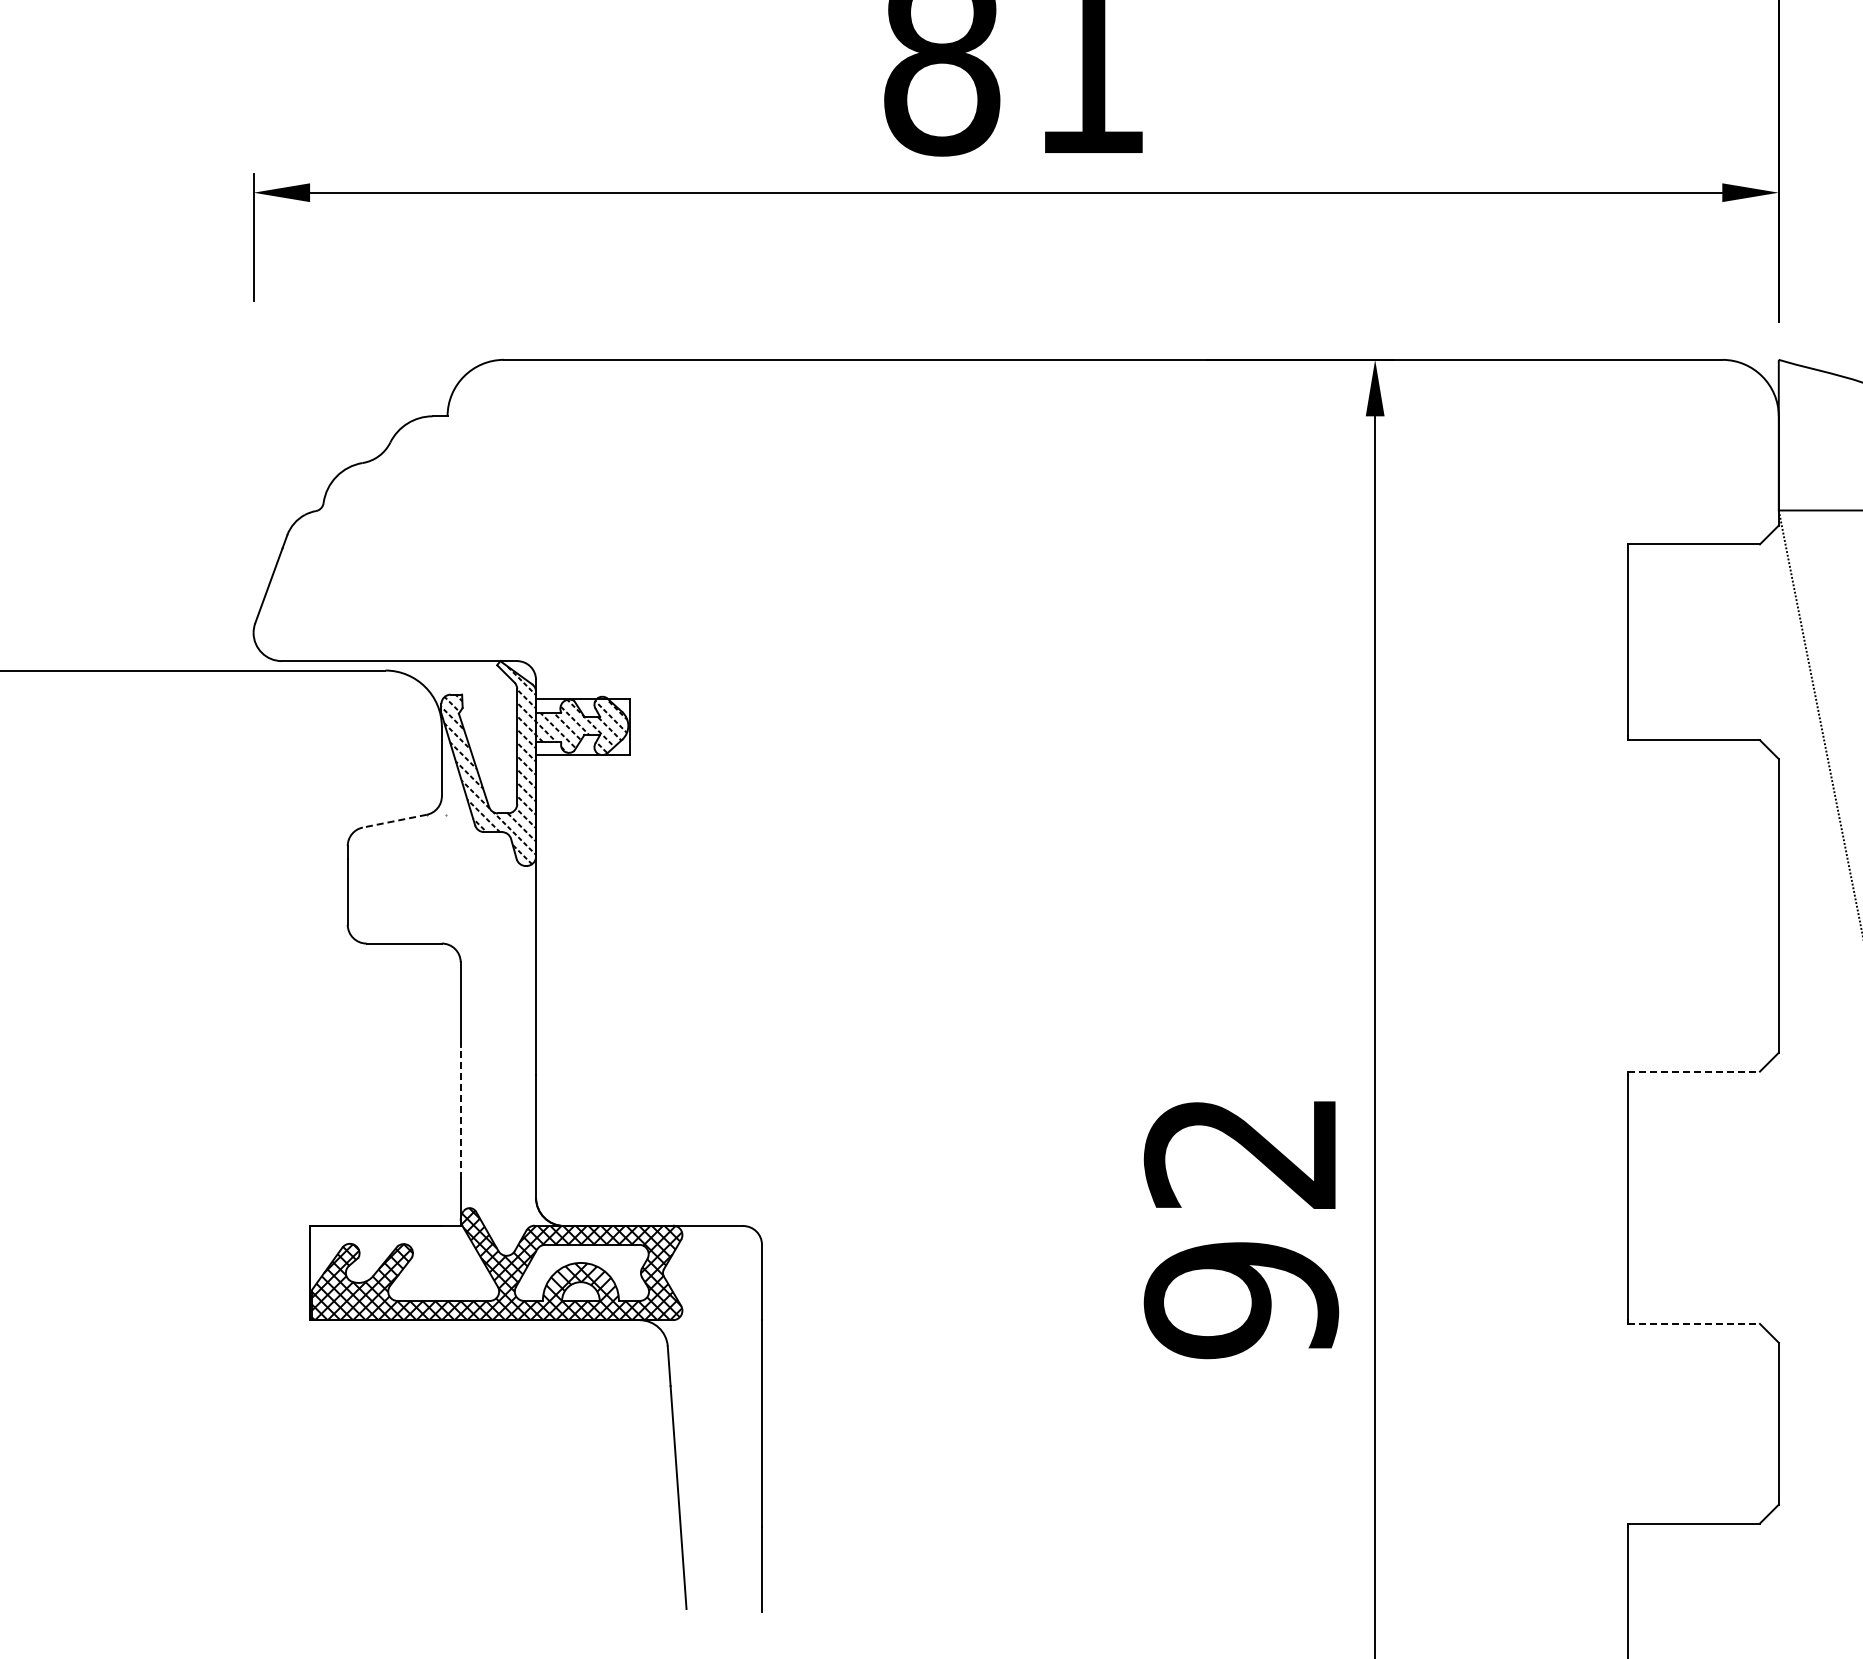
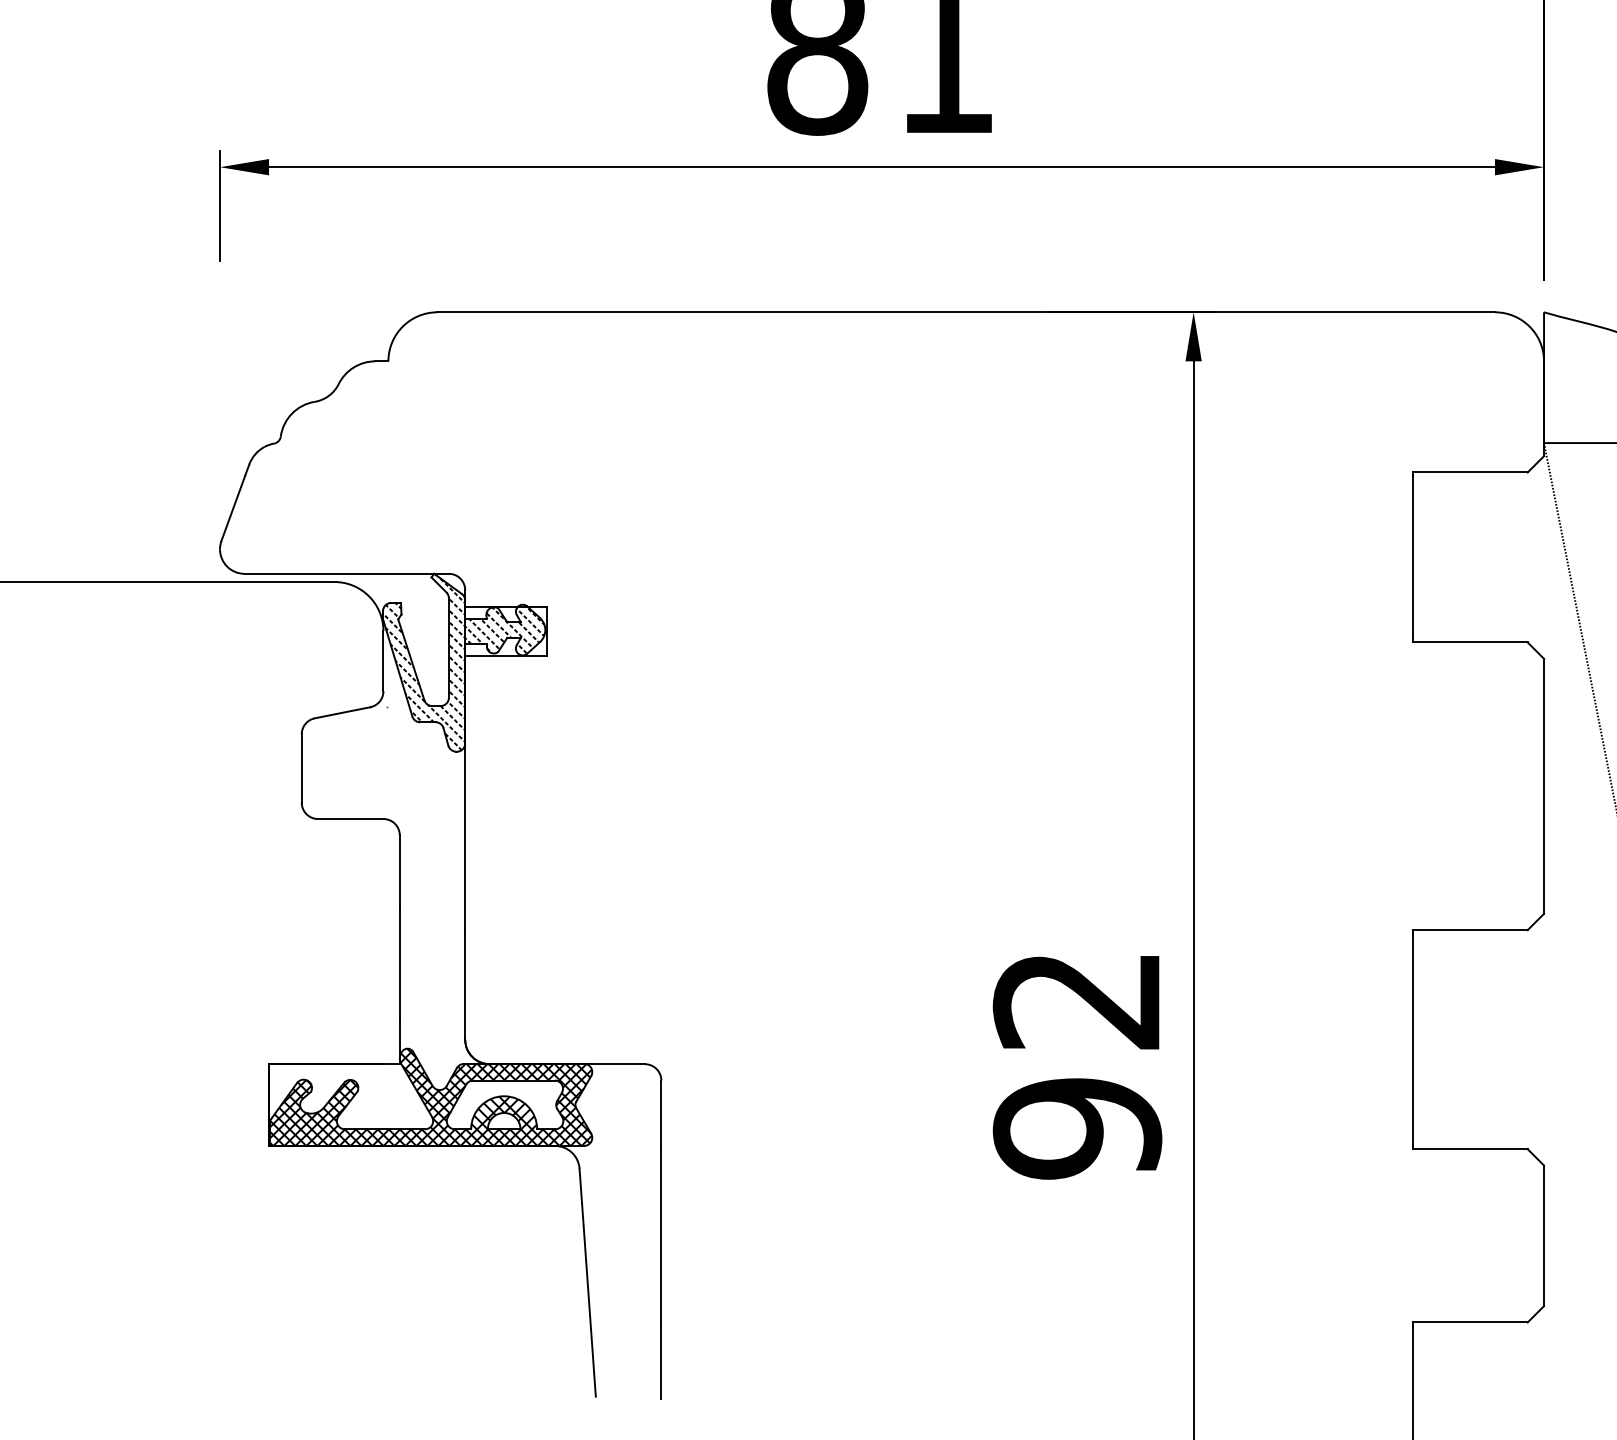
line: (394, 821) -> (342, 713), dashed -> solid
line: (1694, 1071) -> (1470, 930), dashed -> solid
line: (460, 1113) -> (399, 966), dashed -> solid
line: (1694, 1323) -> (1470, 1148), dashed -> solid

